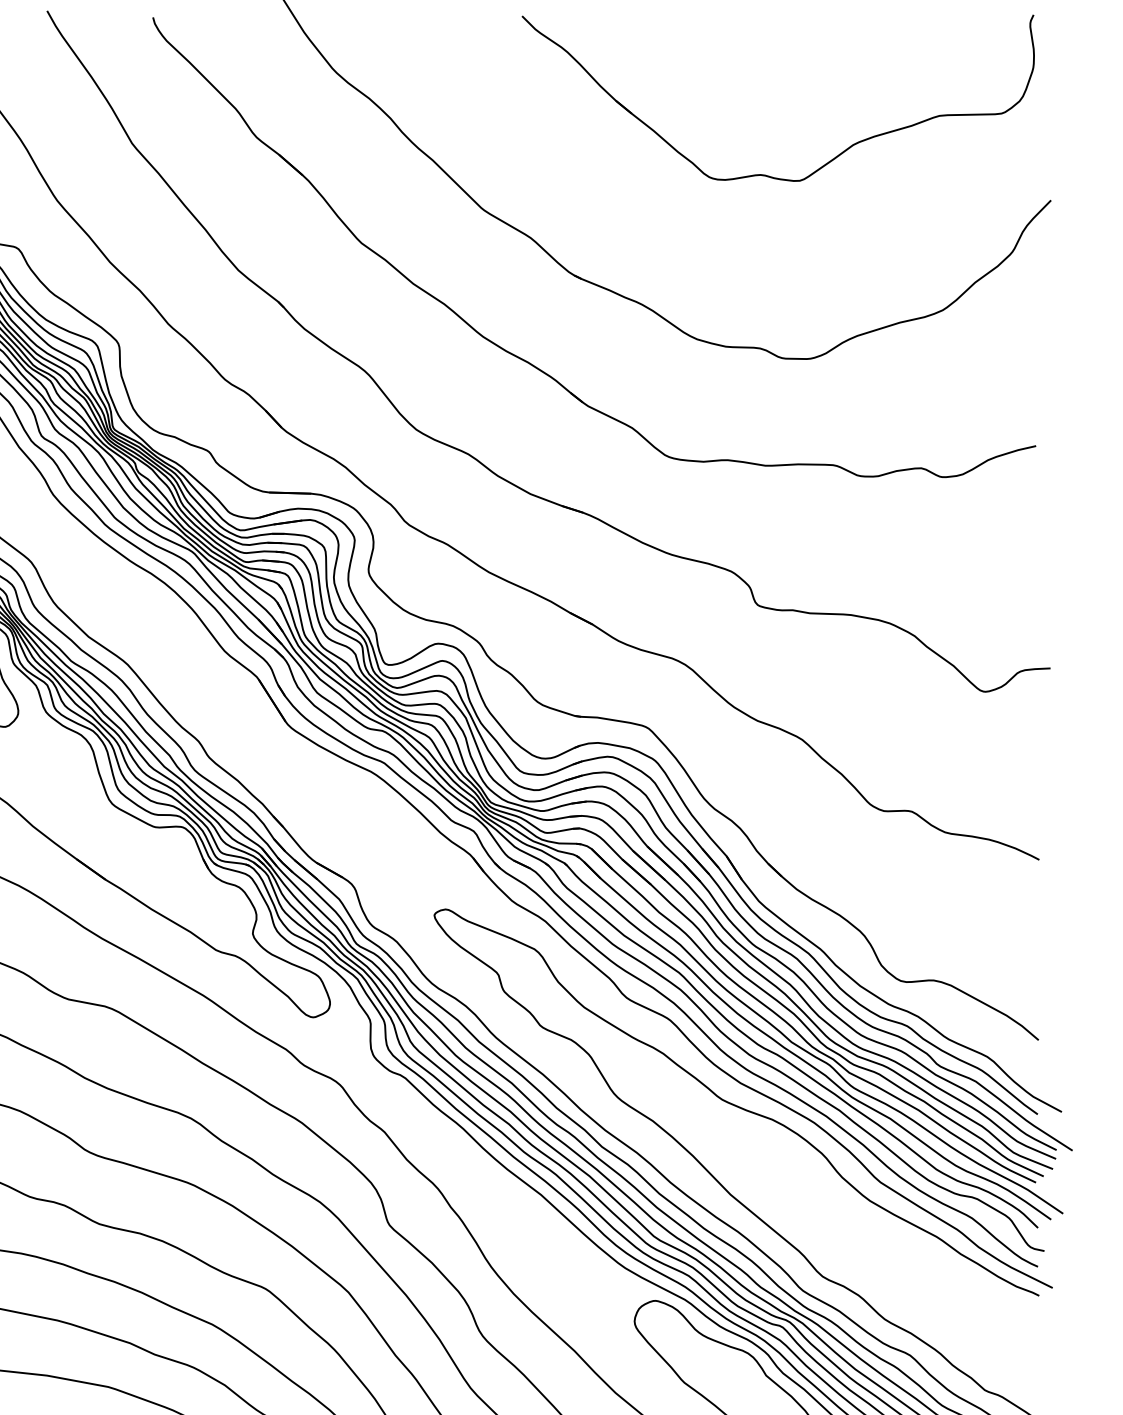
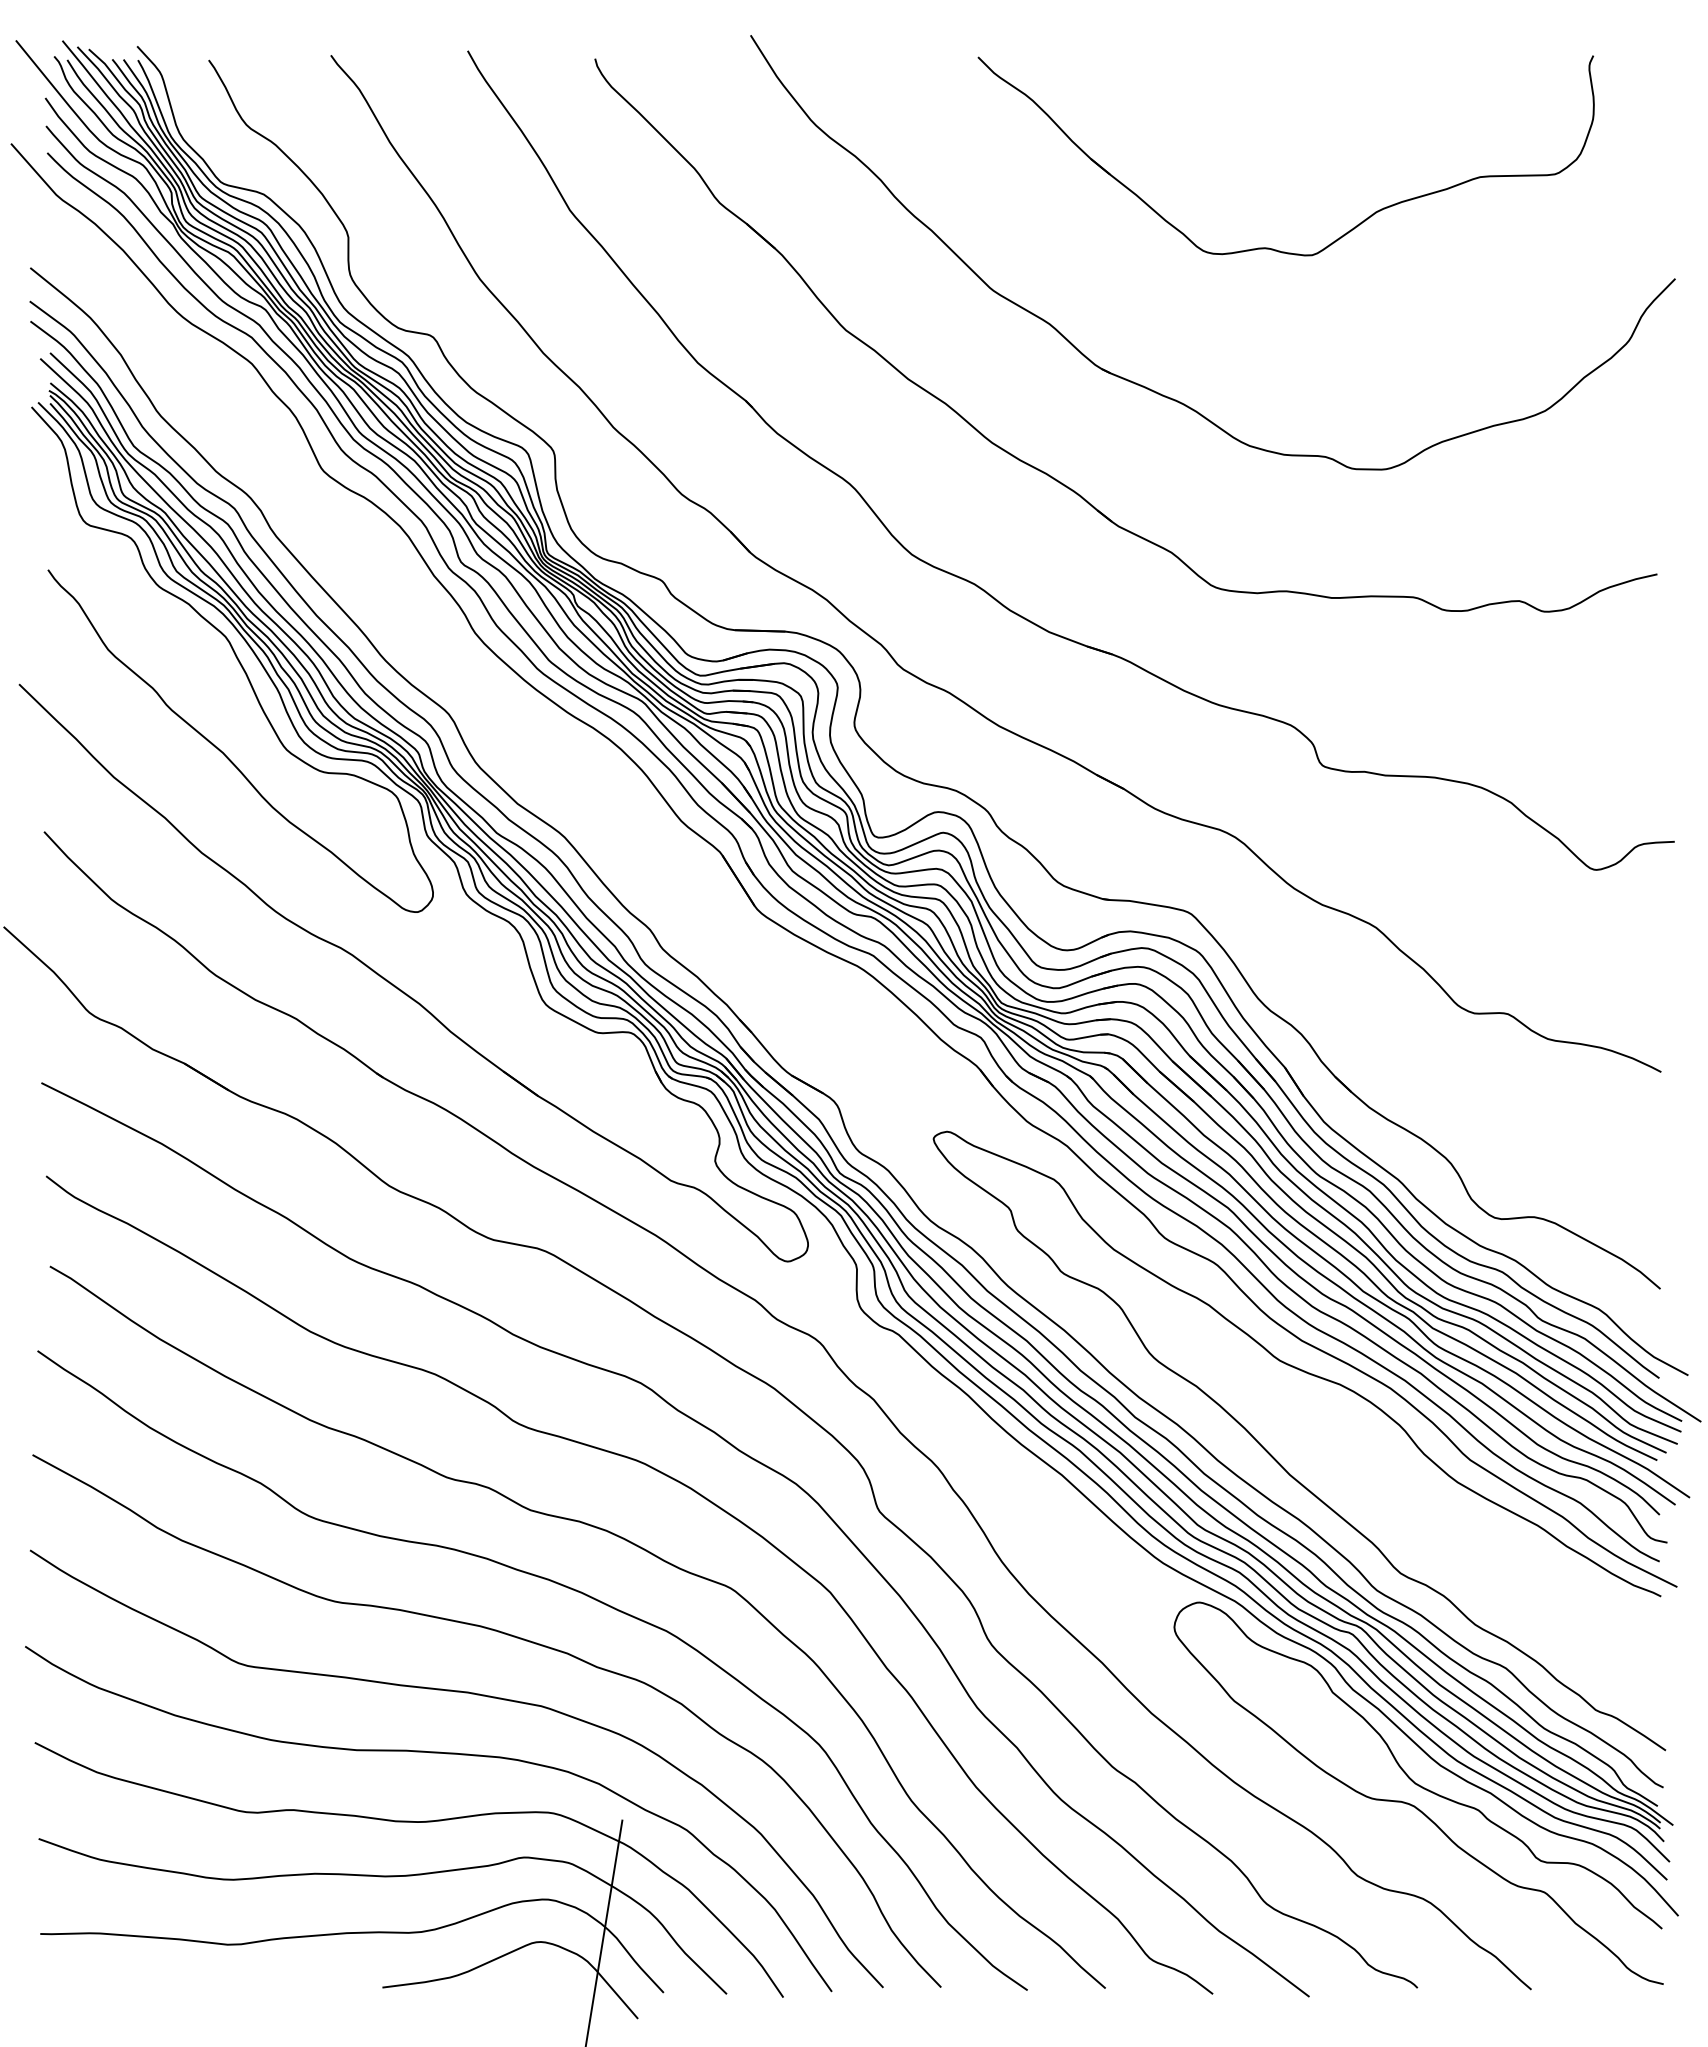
part: (764, 174) -> (1269, 247), moved

